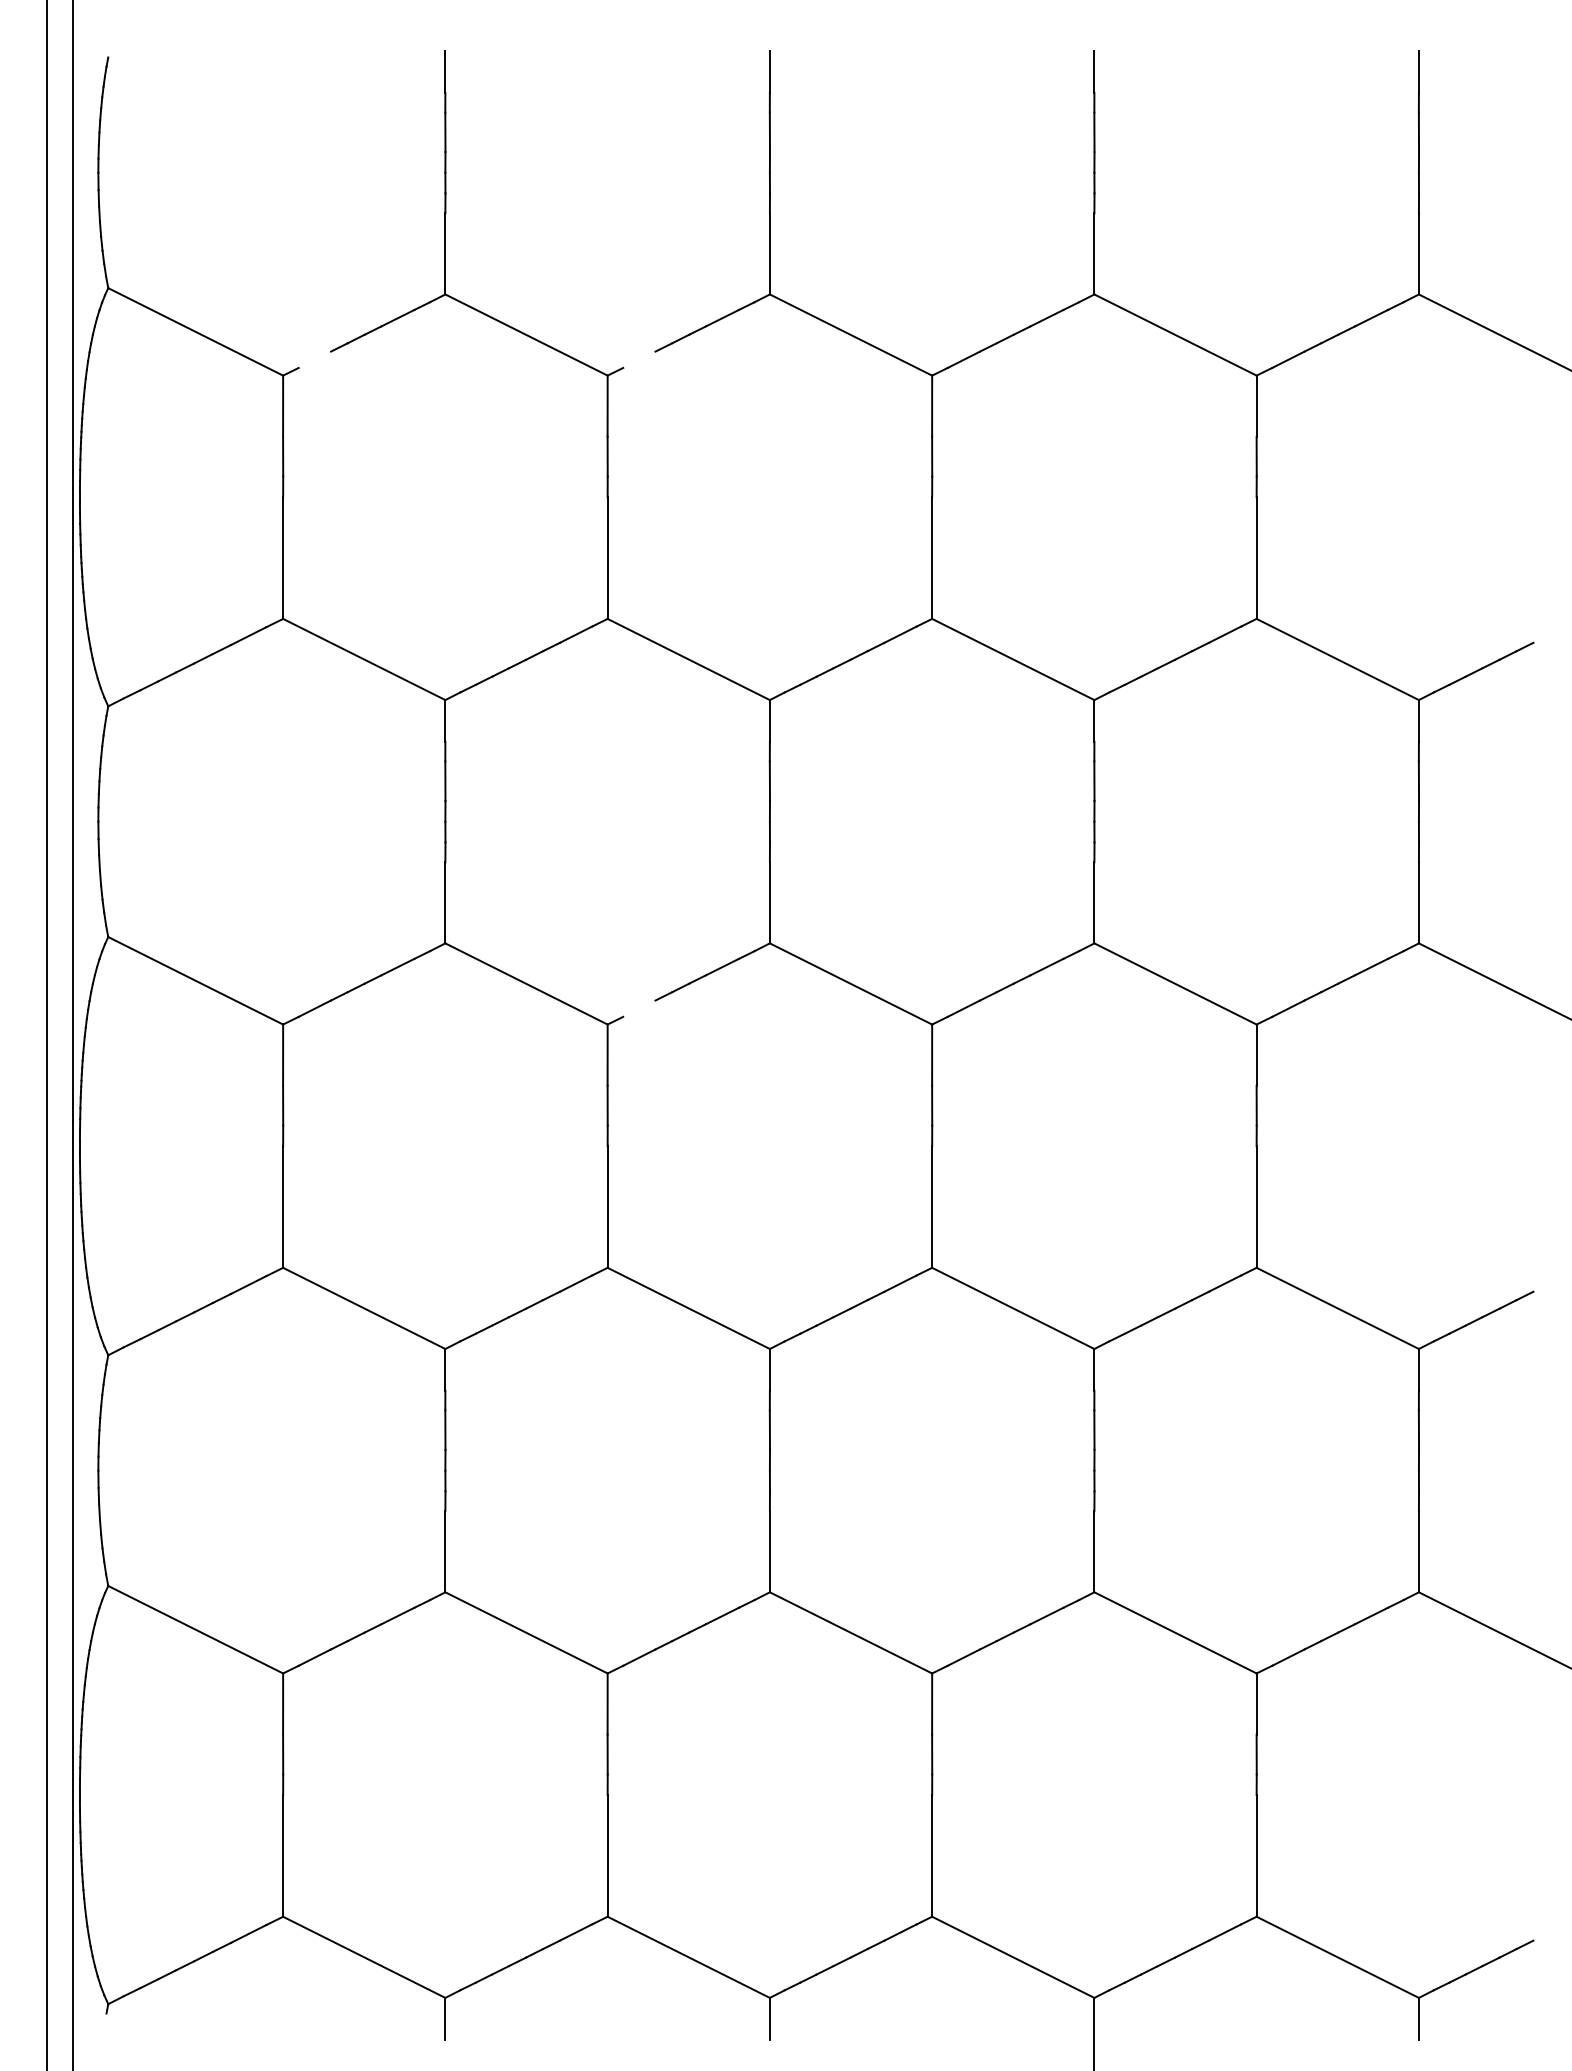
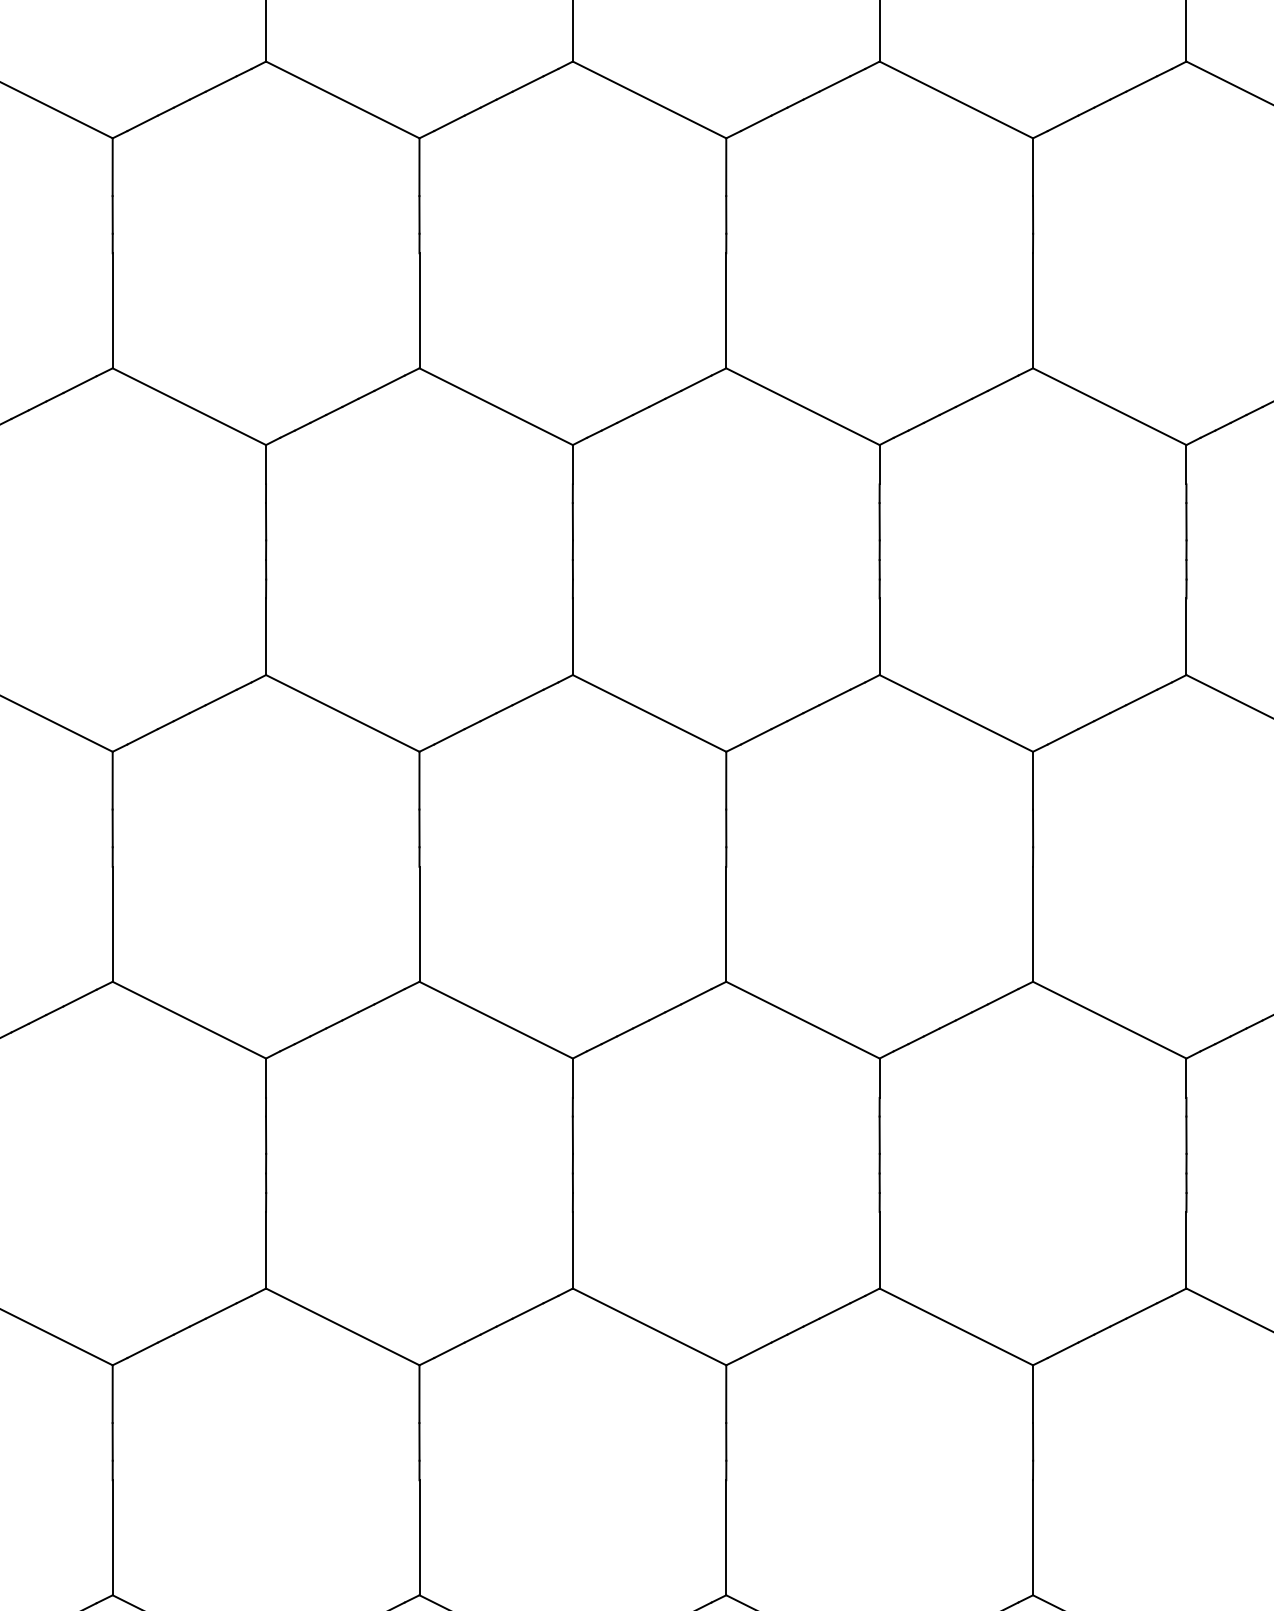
line: (314, 359) -> (142, 123), added
line: (639, 359) -> (449, 123), added
line: (639, 1008) -> (449, 736), added

